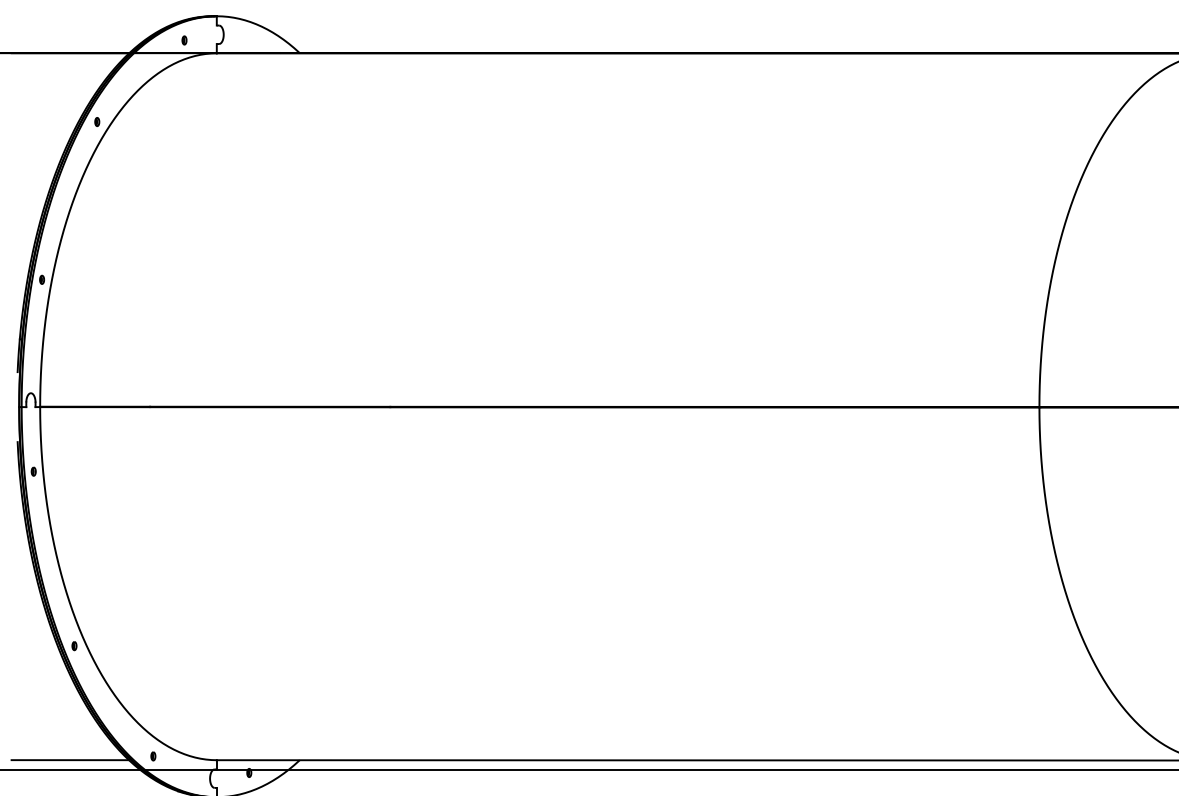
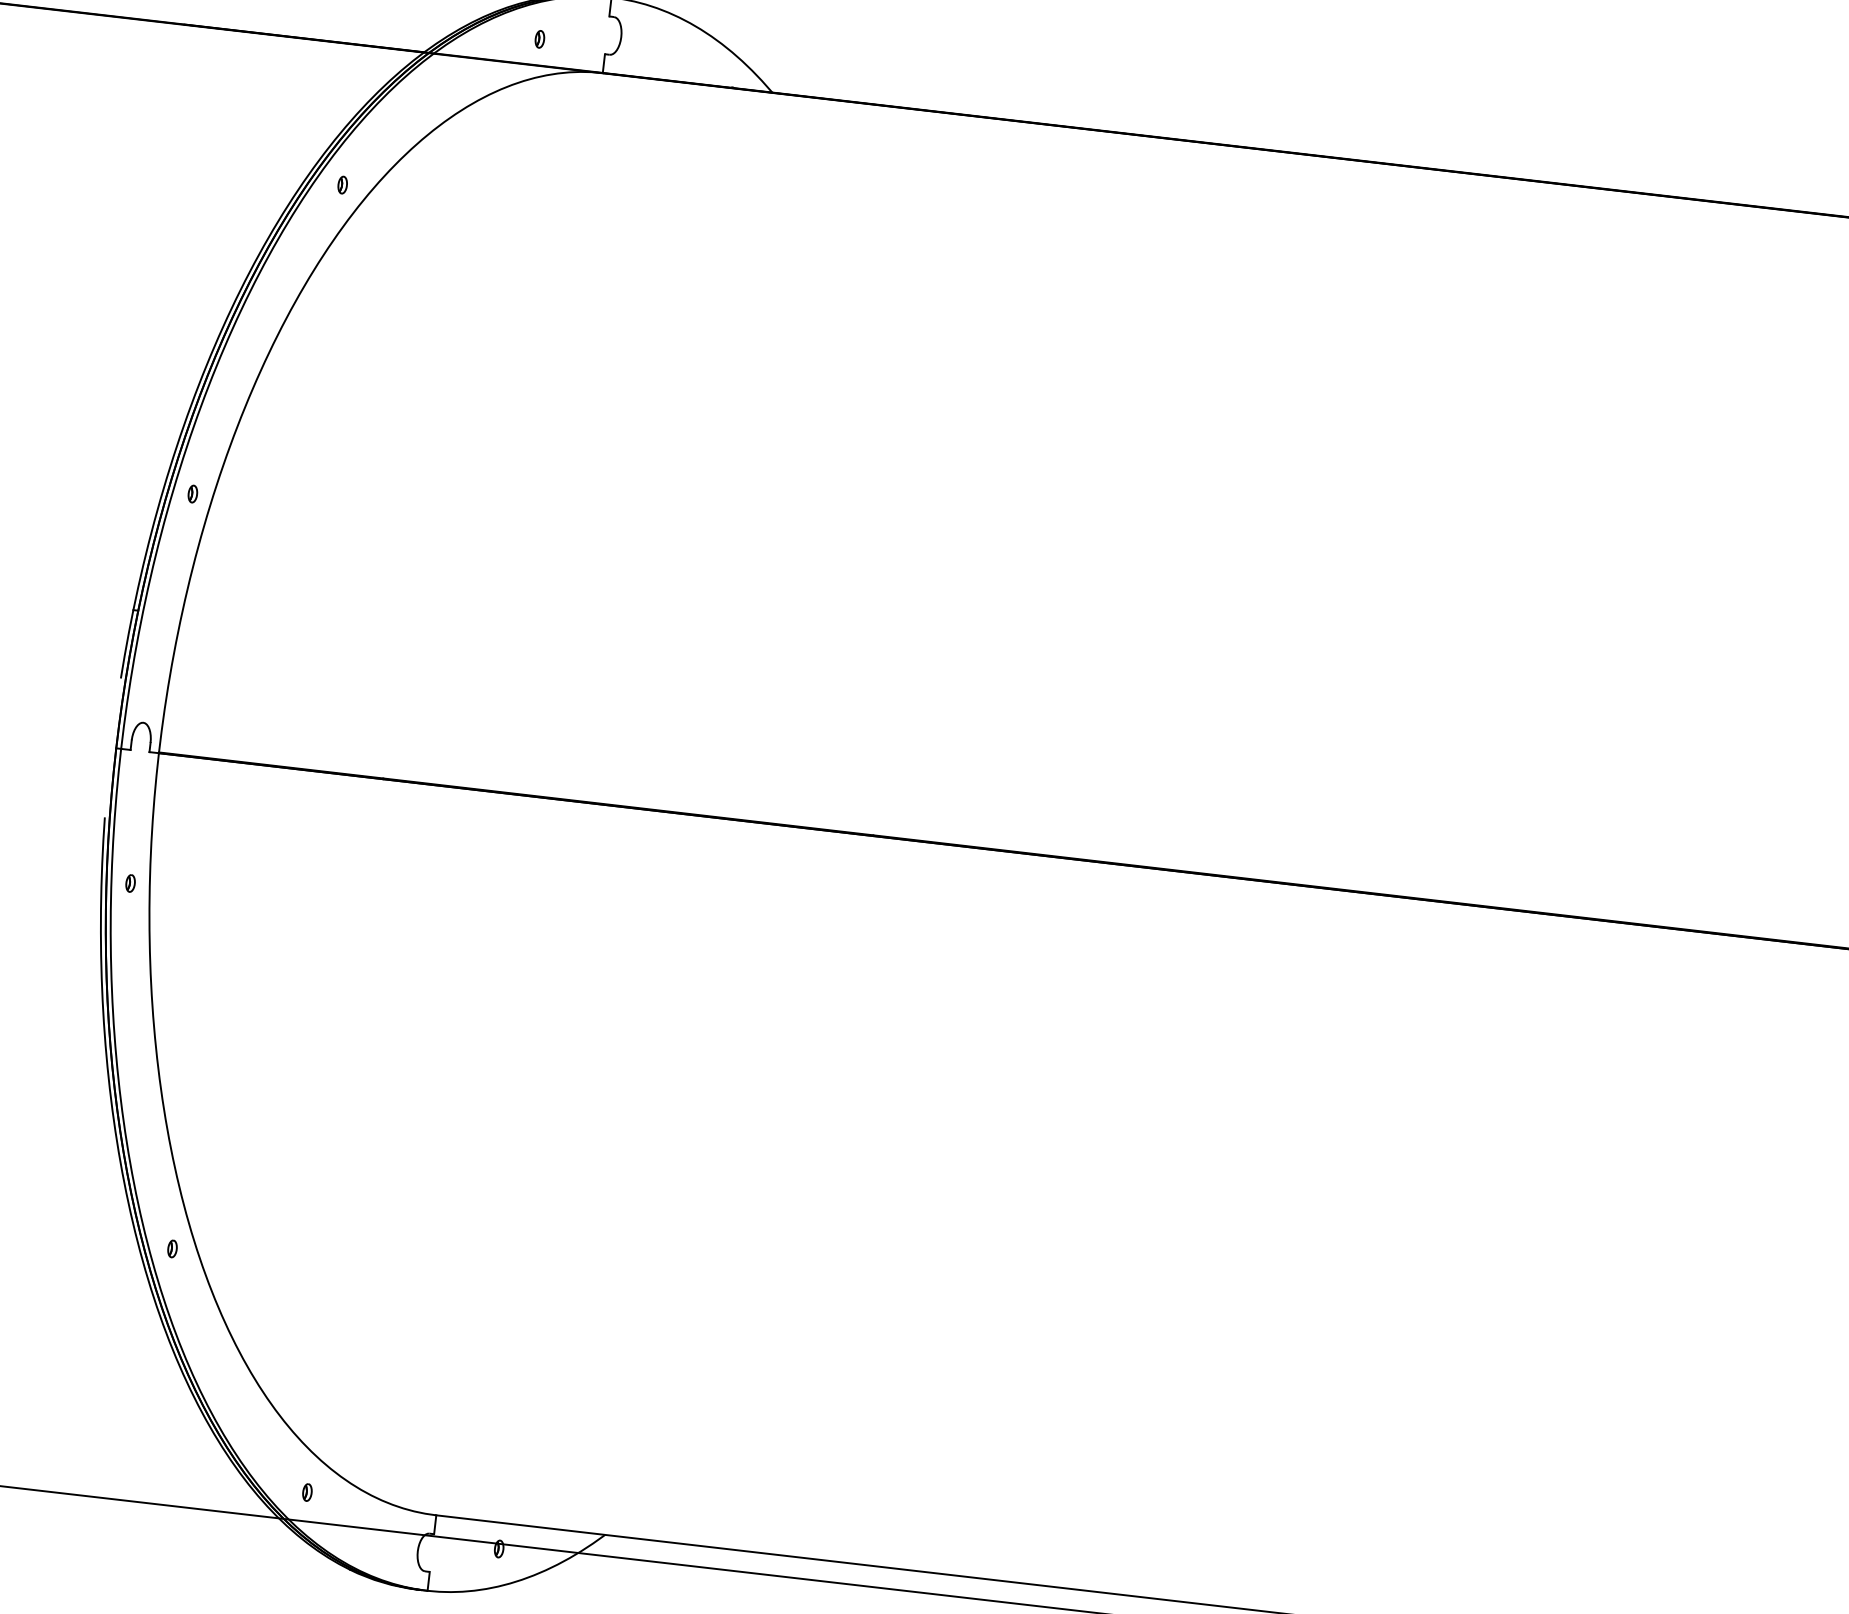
line: (70, 760) -> (137, 1481), removed

